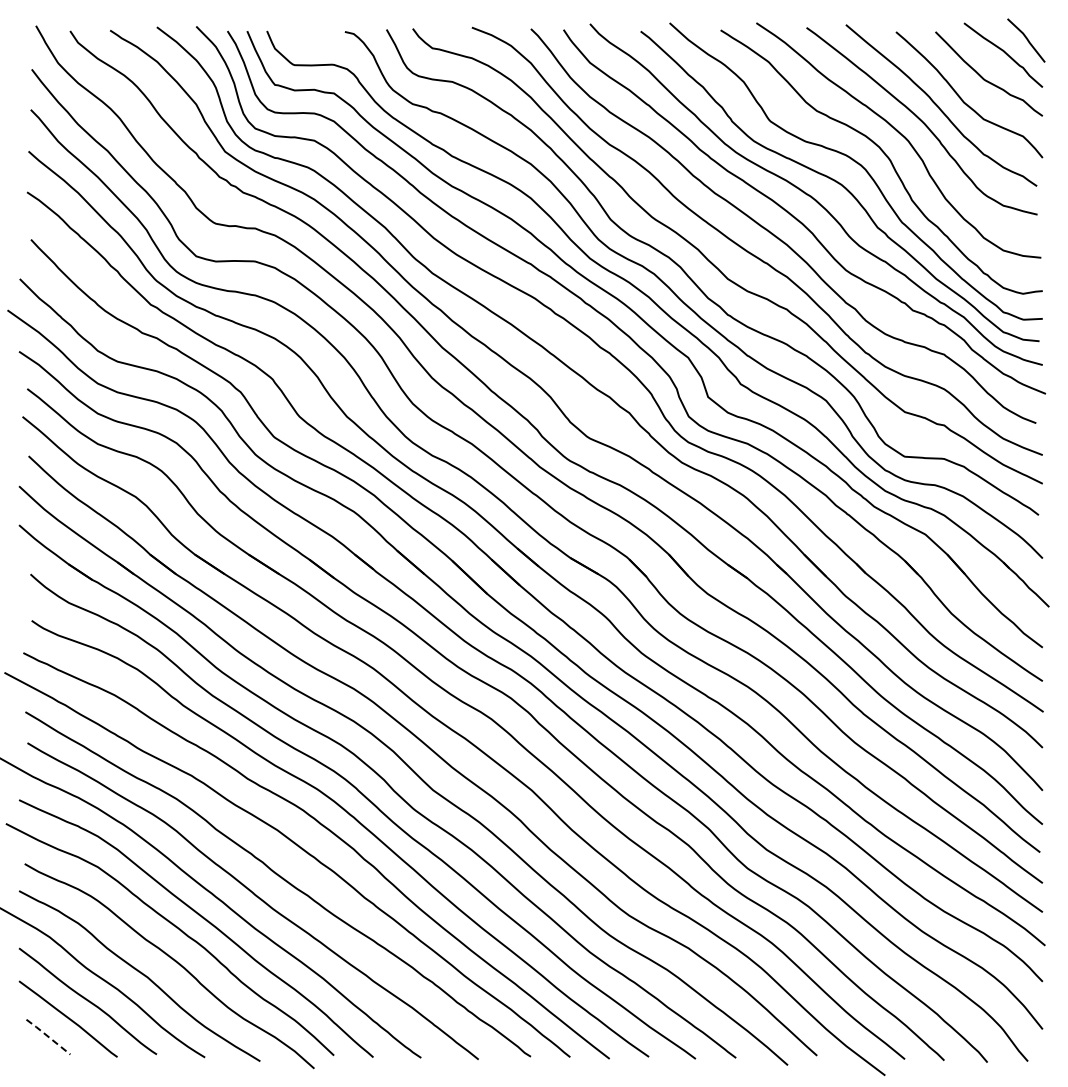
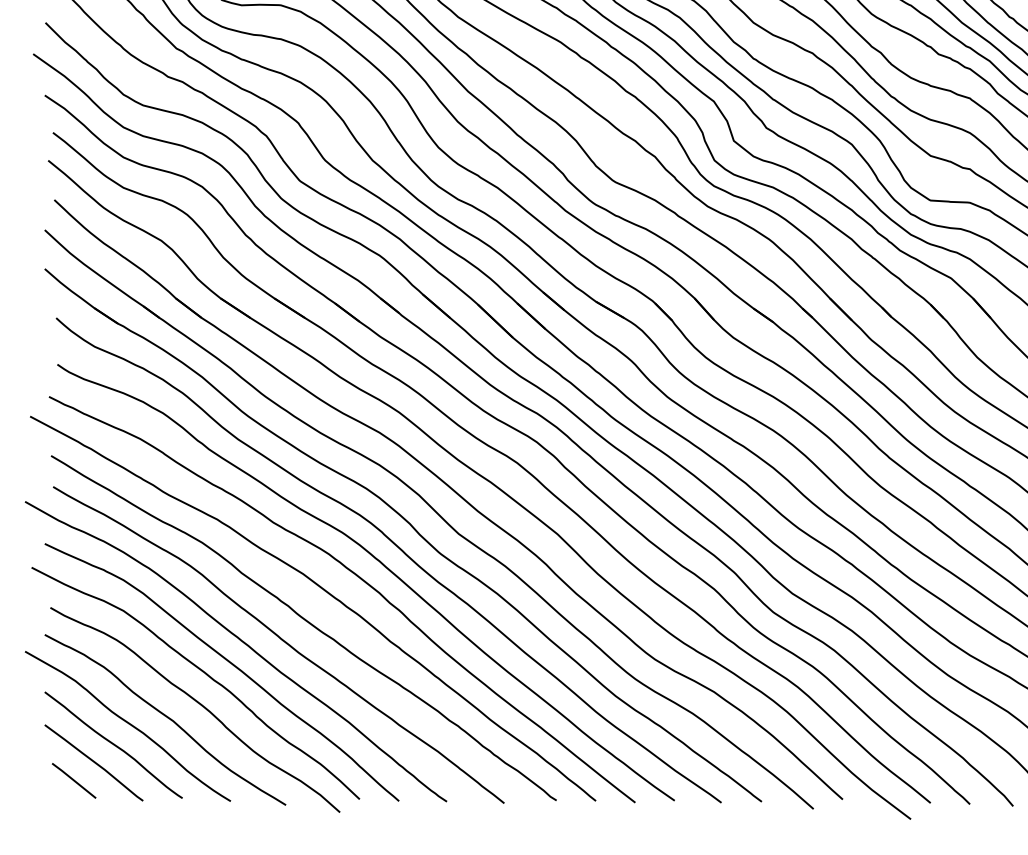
line: (47, 1036) -> (73, 780), dashed -> solid

